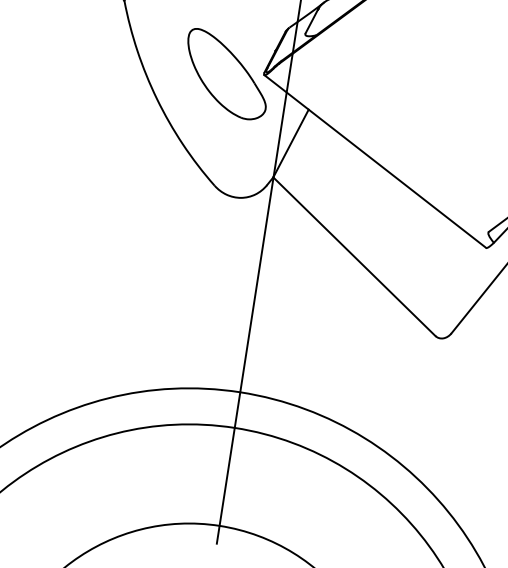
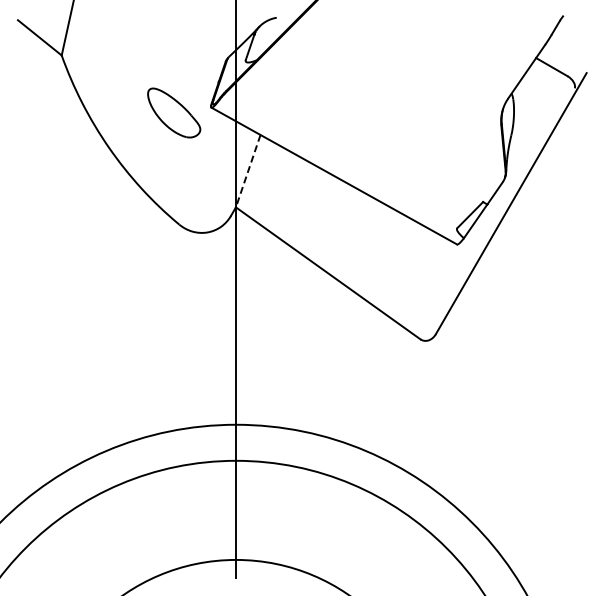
part: (226, 74) -> (173, 112), size x0.6
line: (291, 143) -> (248, 171), solid -> dashed

